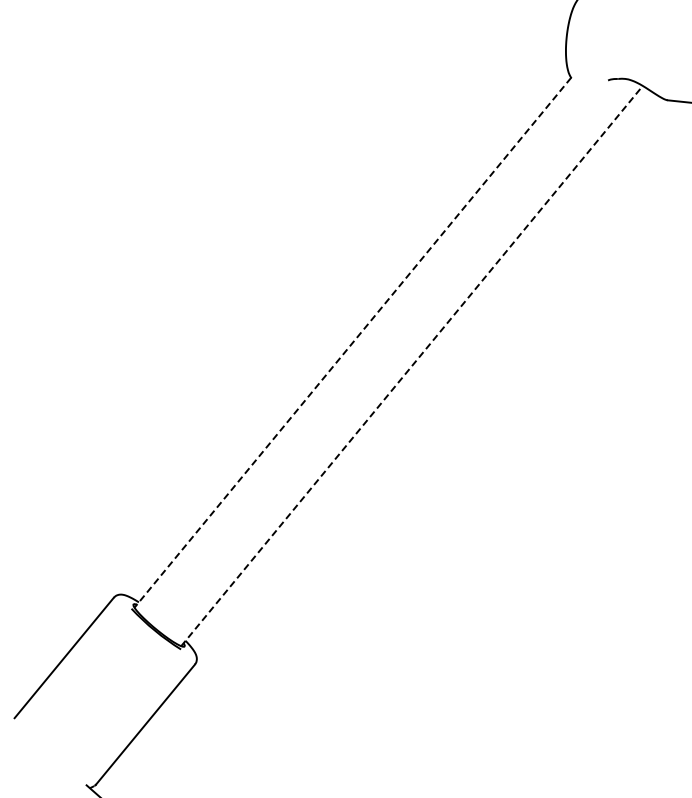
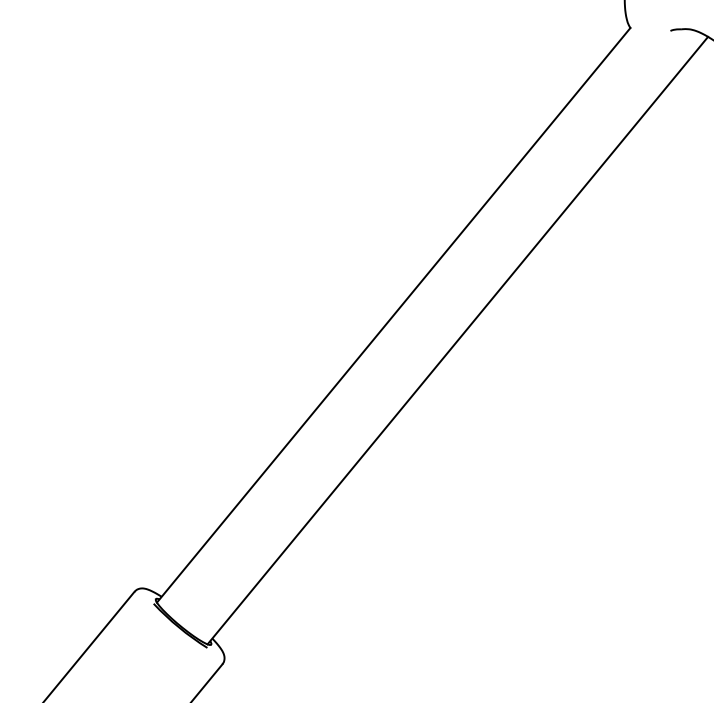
line: (352, 343) -> (393, 316), dashed -> solid
line: (411, 366) -> (457, 341), dashed -> solid

